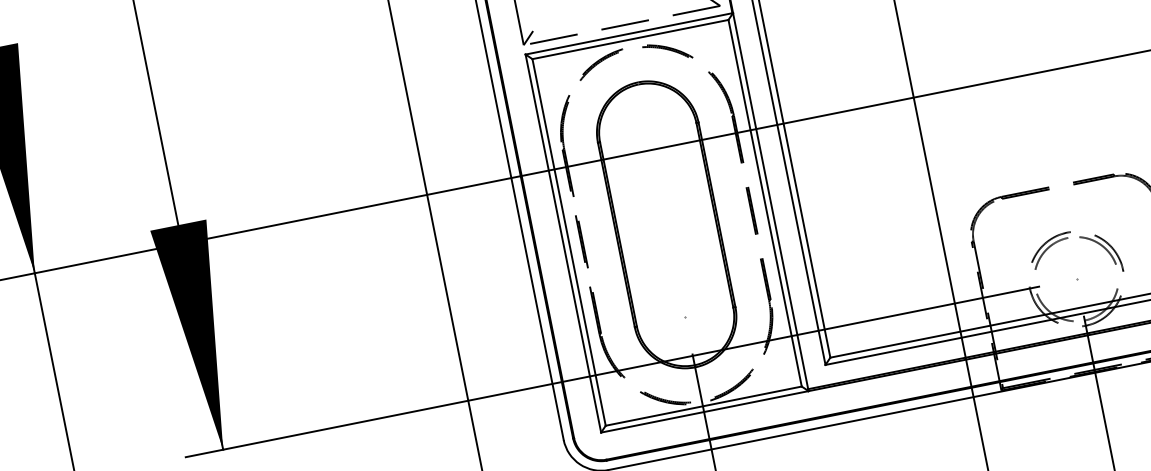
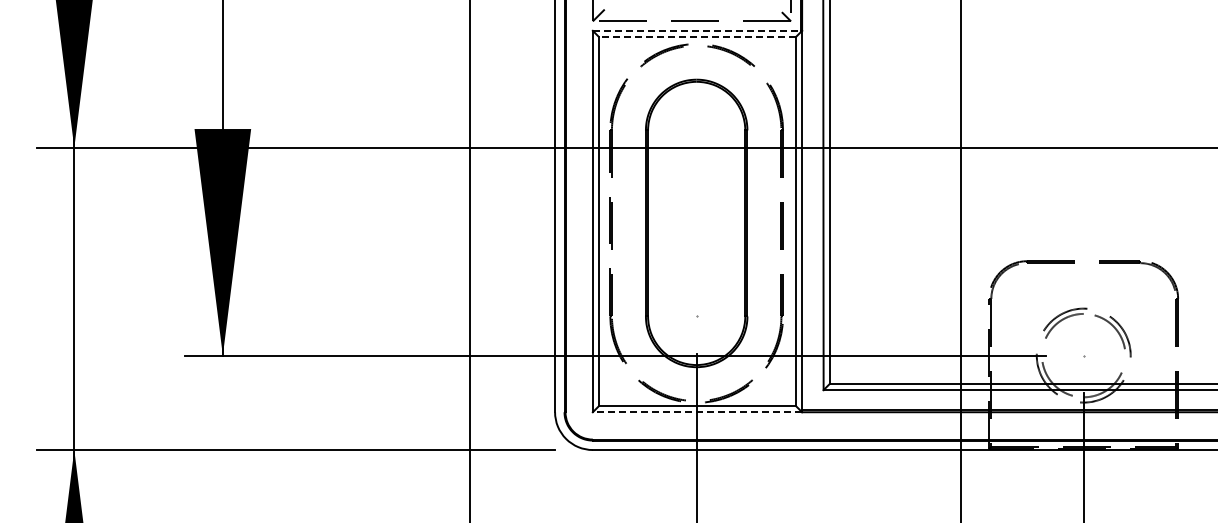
line: (629, 33) -> (697, 30), solid -> dashed
line: (630, 39) -> (697, 36), solid -> dashed
line: (704, 412) -> (697, 412), solid -> dashed

